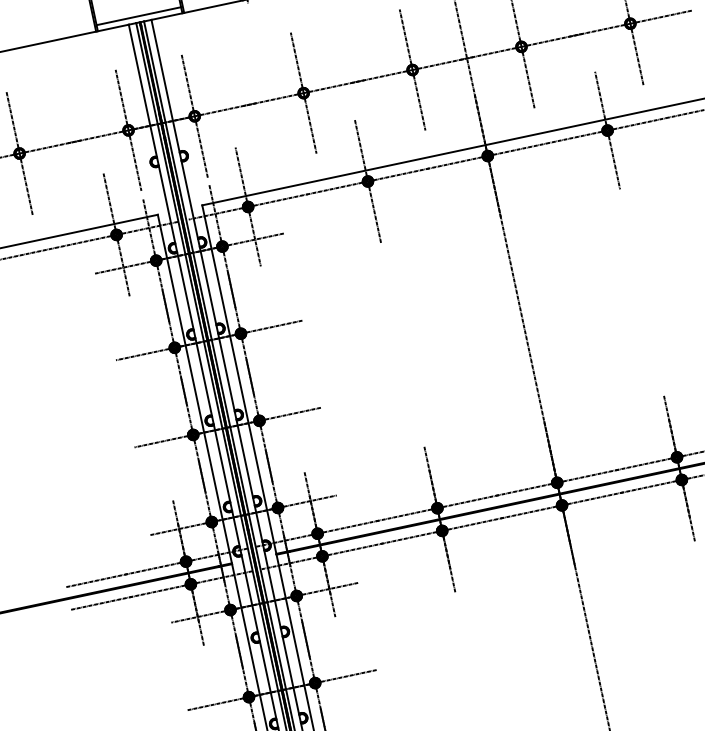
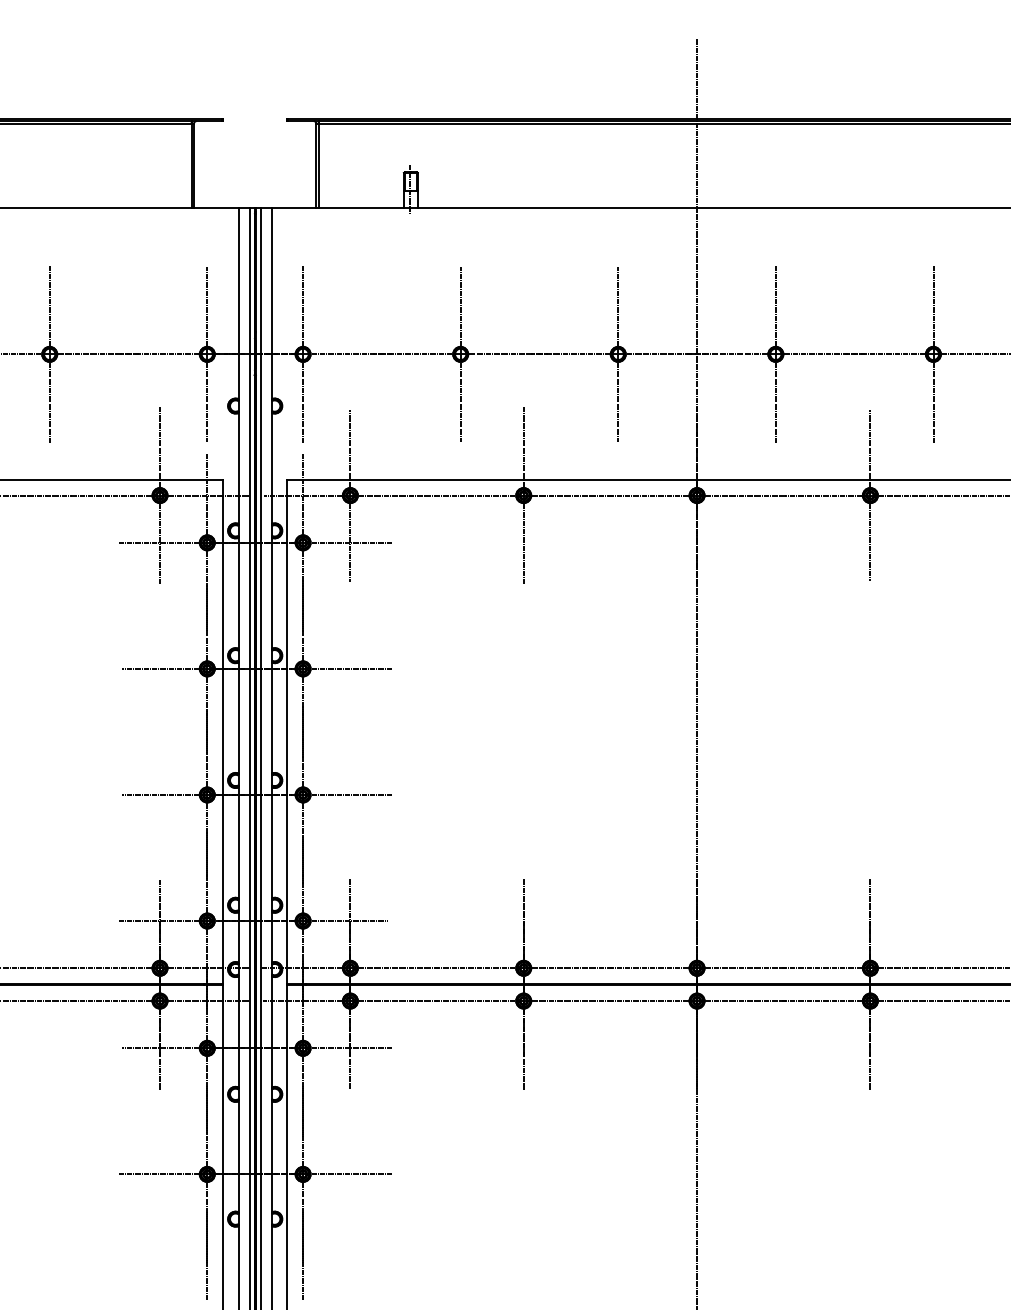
line: (139, 16) -> (255, 199), removed

